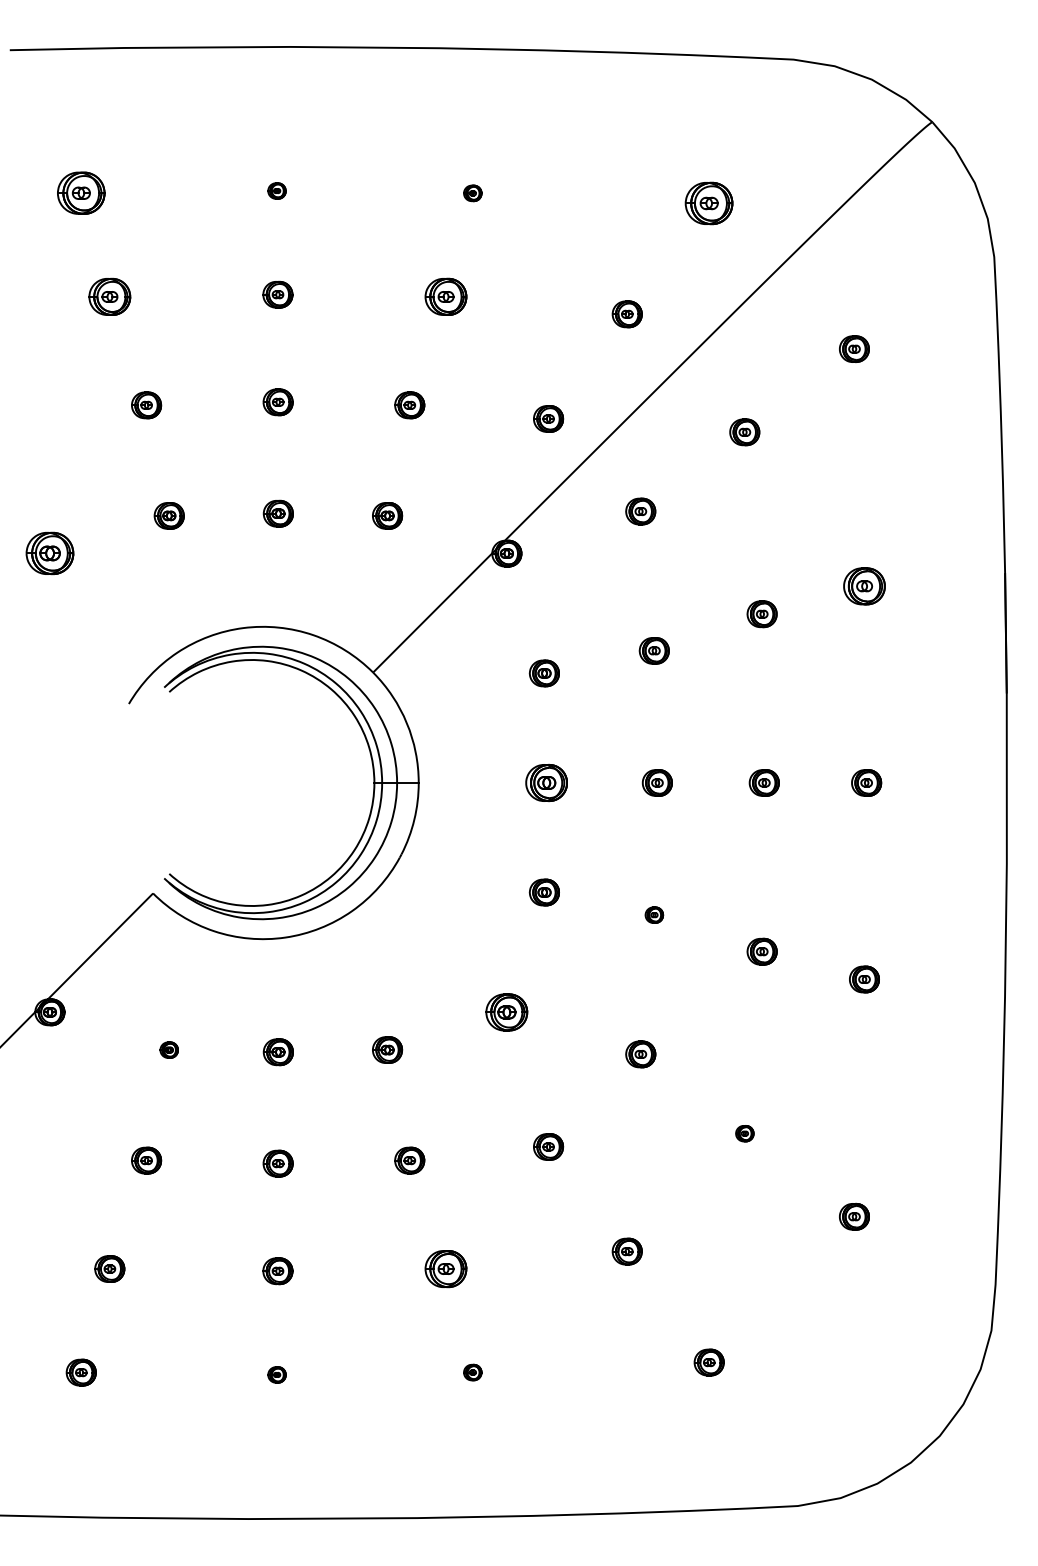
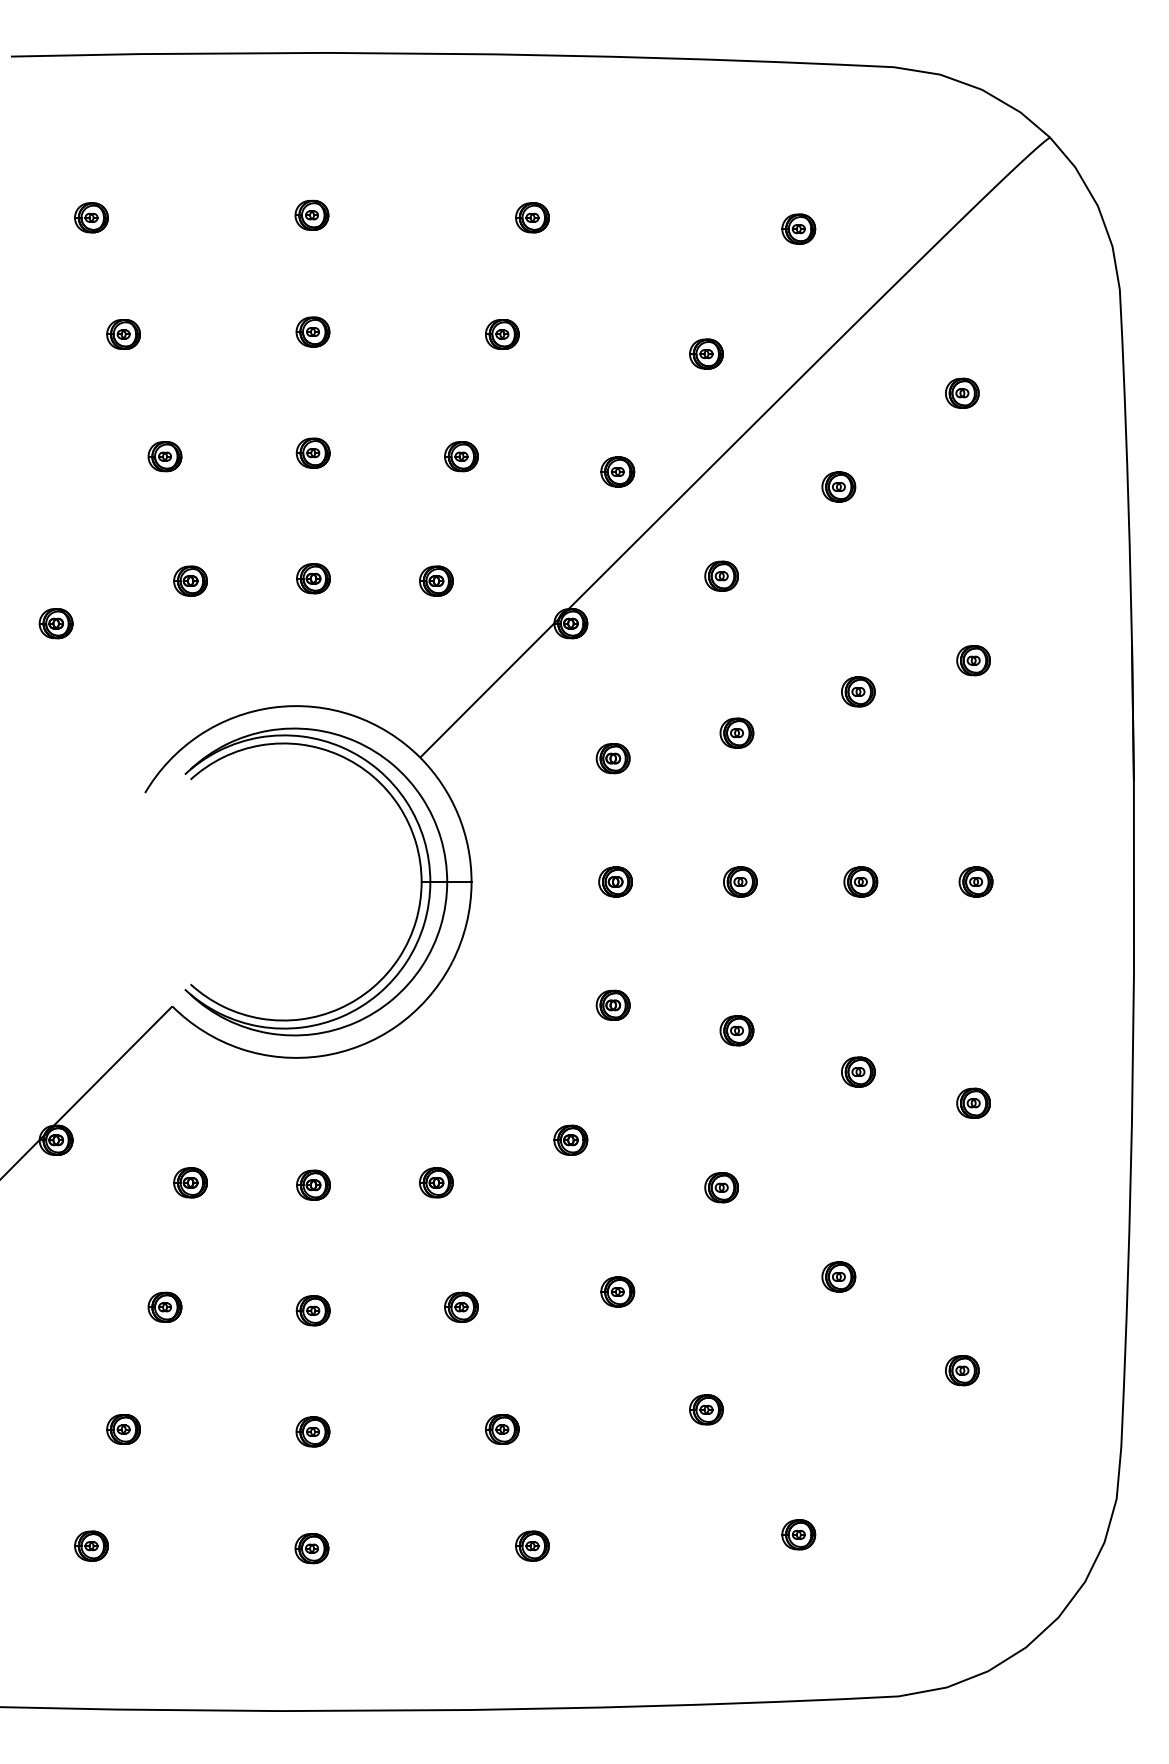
part: (276, 190) -> (311, 214), size x1.67
part: (81, 193) -> (91, 217), size x0.62
part: (472, 193) -> (532, 217), size x1.67
part: (708, 202) -> (798, 228), size x0.62
part: (109, 296) -> (123, 334), size x0.71
part: (446, 296) -> (502, 334), size x0.71
part: (49, 553) -> (55, 623), size x0.62
part: (864, 586) -> (973, 660), size x0.71
part: (546, 782) -> (615, 881), size x0.71
part: (653, 914) -> (736, 1030), size x1.67
part: (506, 1011) -> (570, 1139), size x0.71
part: (169, 1049) -> (190, 1182), size x1.67
part: (744, 1133) -> (838, 1276), size x1.67
part: (446, 1269) -> (502, 1429), size x0.71
part: (472, 1372) -> (532, 1545), size x1.67
part: (276, 1374) -> (311, 1548), size x1.67

